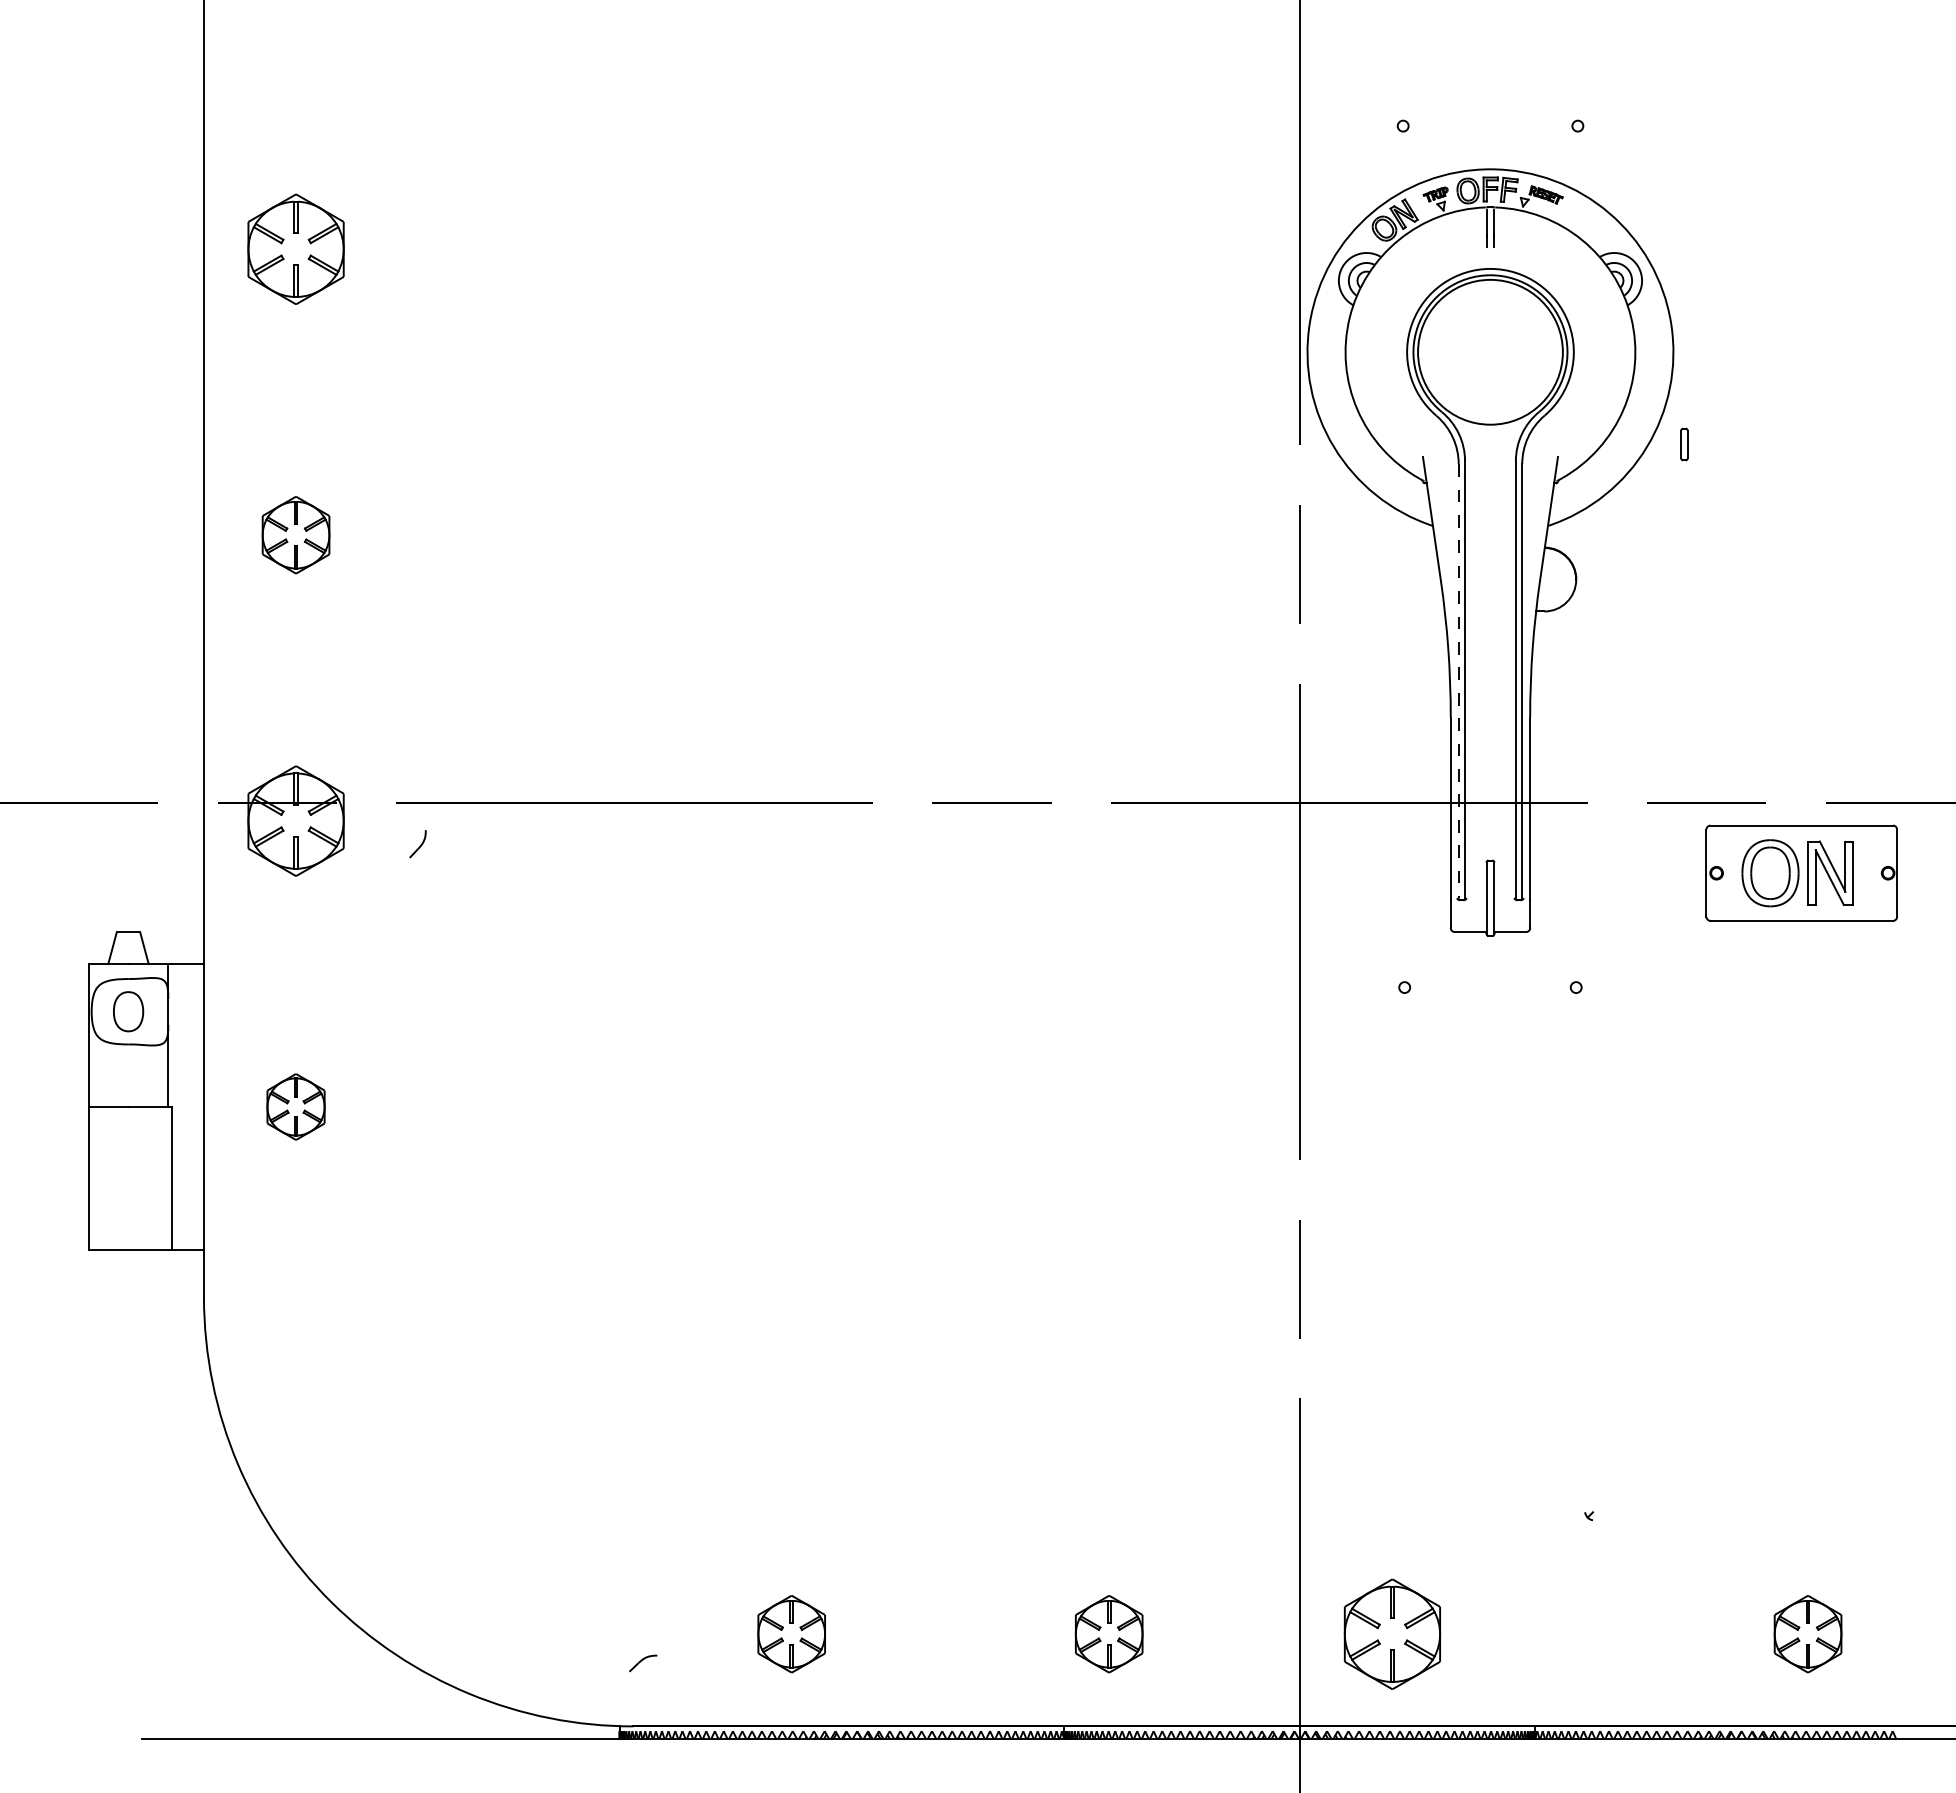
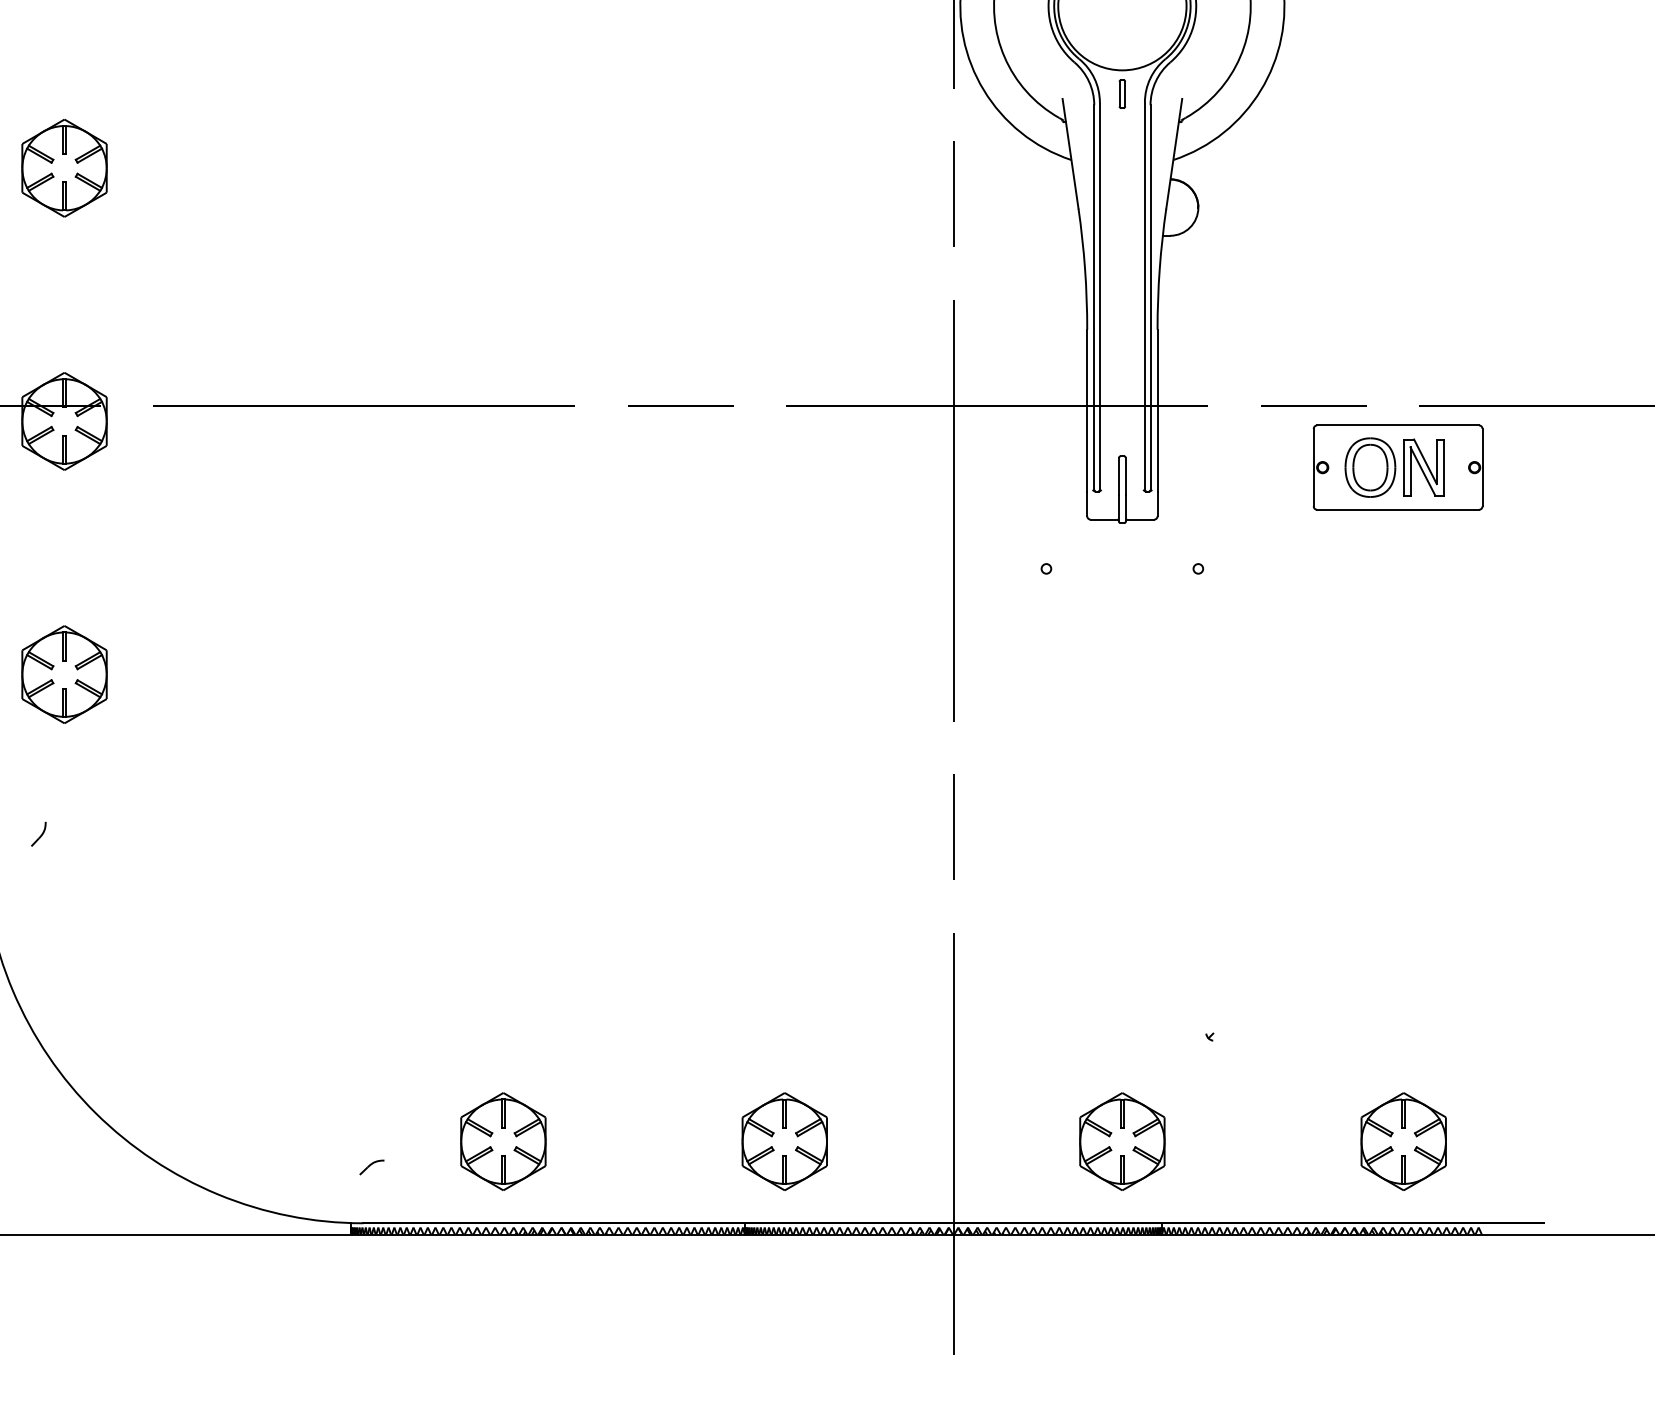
part: (1684, 444) -> (1122, 94), moved
part: (295, 534) -> (64, 167), size x1.43
line: (1458, 681) -> (1094, 297), dashed -> solid
part: (417, 844) -> (38, 834), moved
part: (295, 1106) -> (64, 674), size x1.67
part: (791, 1633) -> (503, 1140), size x1.43
part: (1108, 1633) -> (784, 1140), size x1.43
part: (1392, 1633) -> (1122, 1140), moved
part: (1807, 1633) -> (1403, 1140), size x1.43

